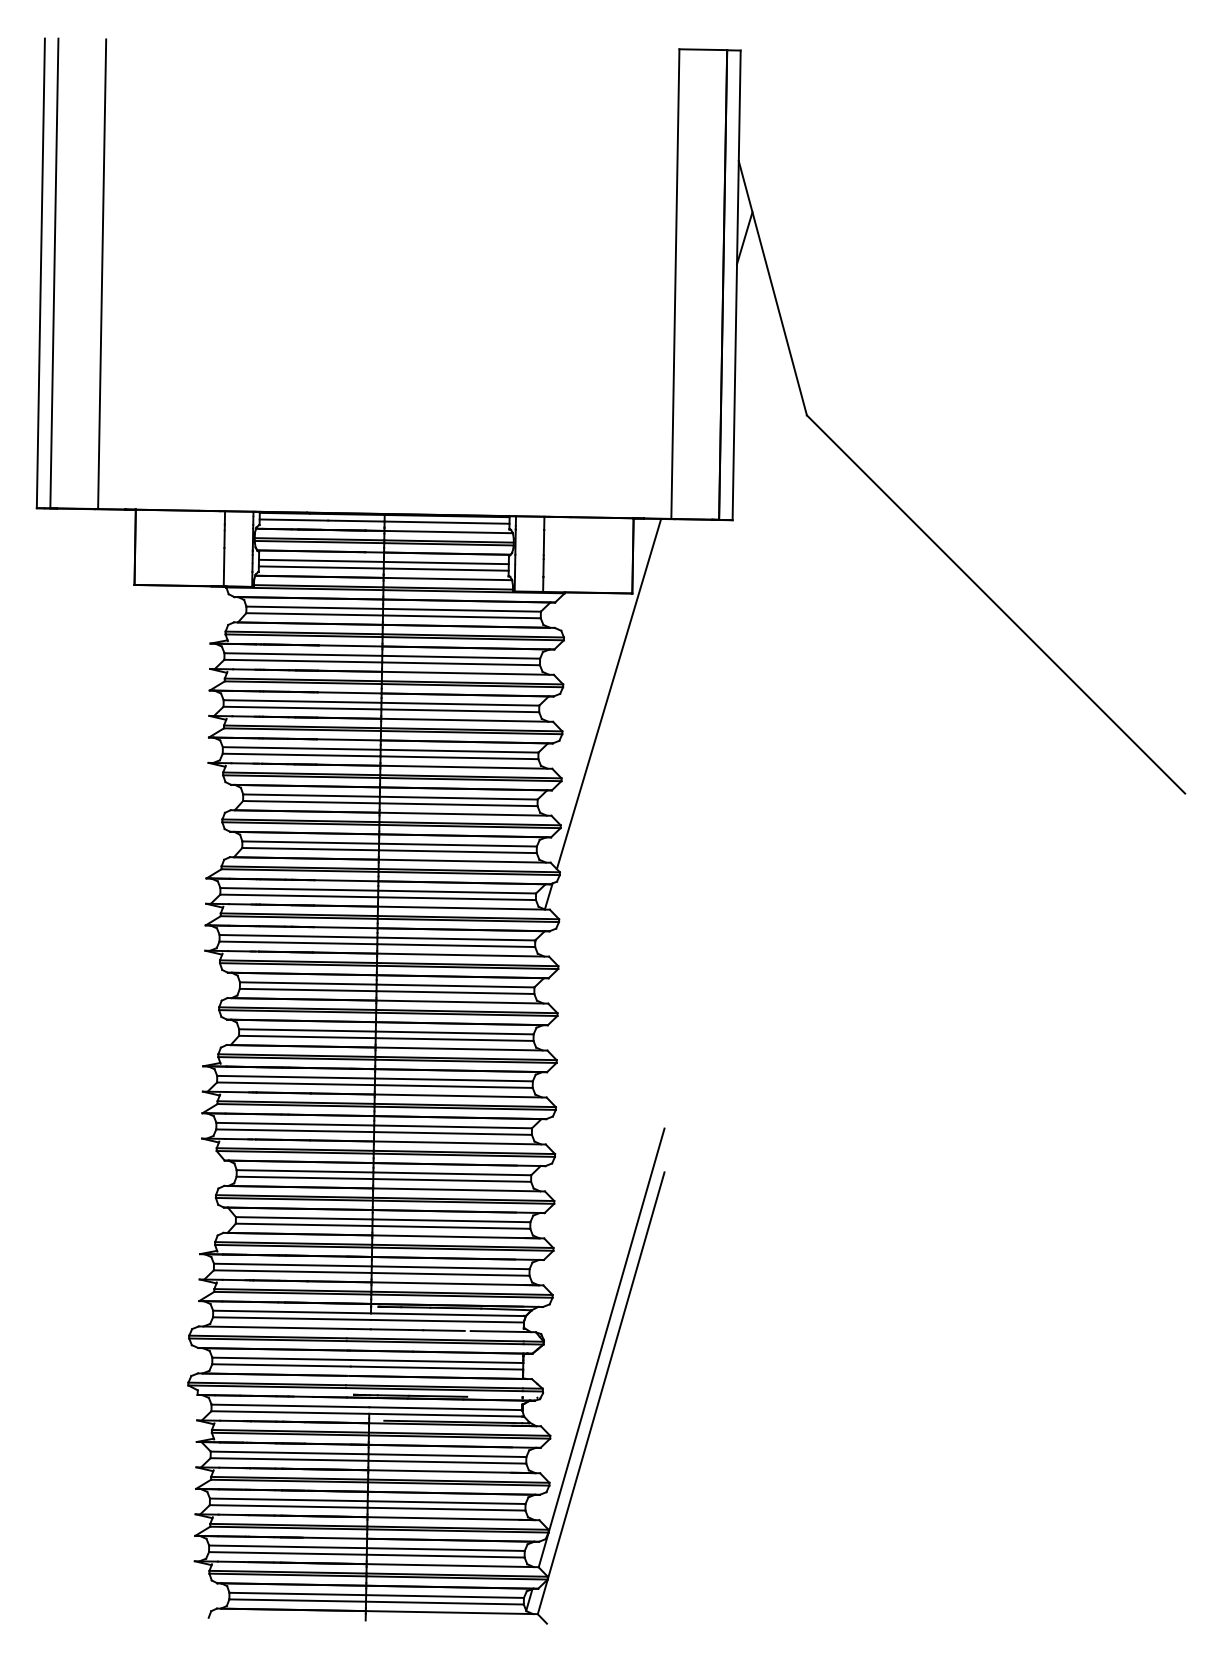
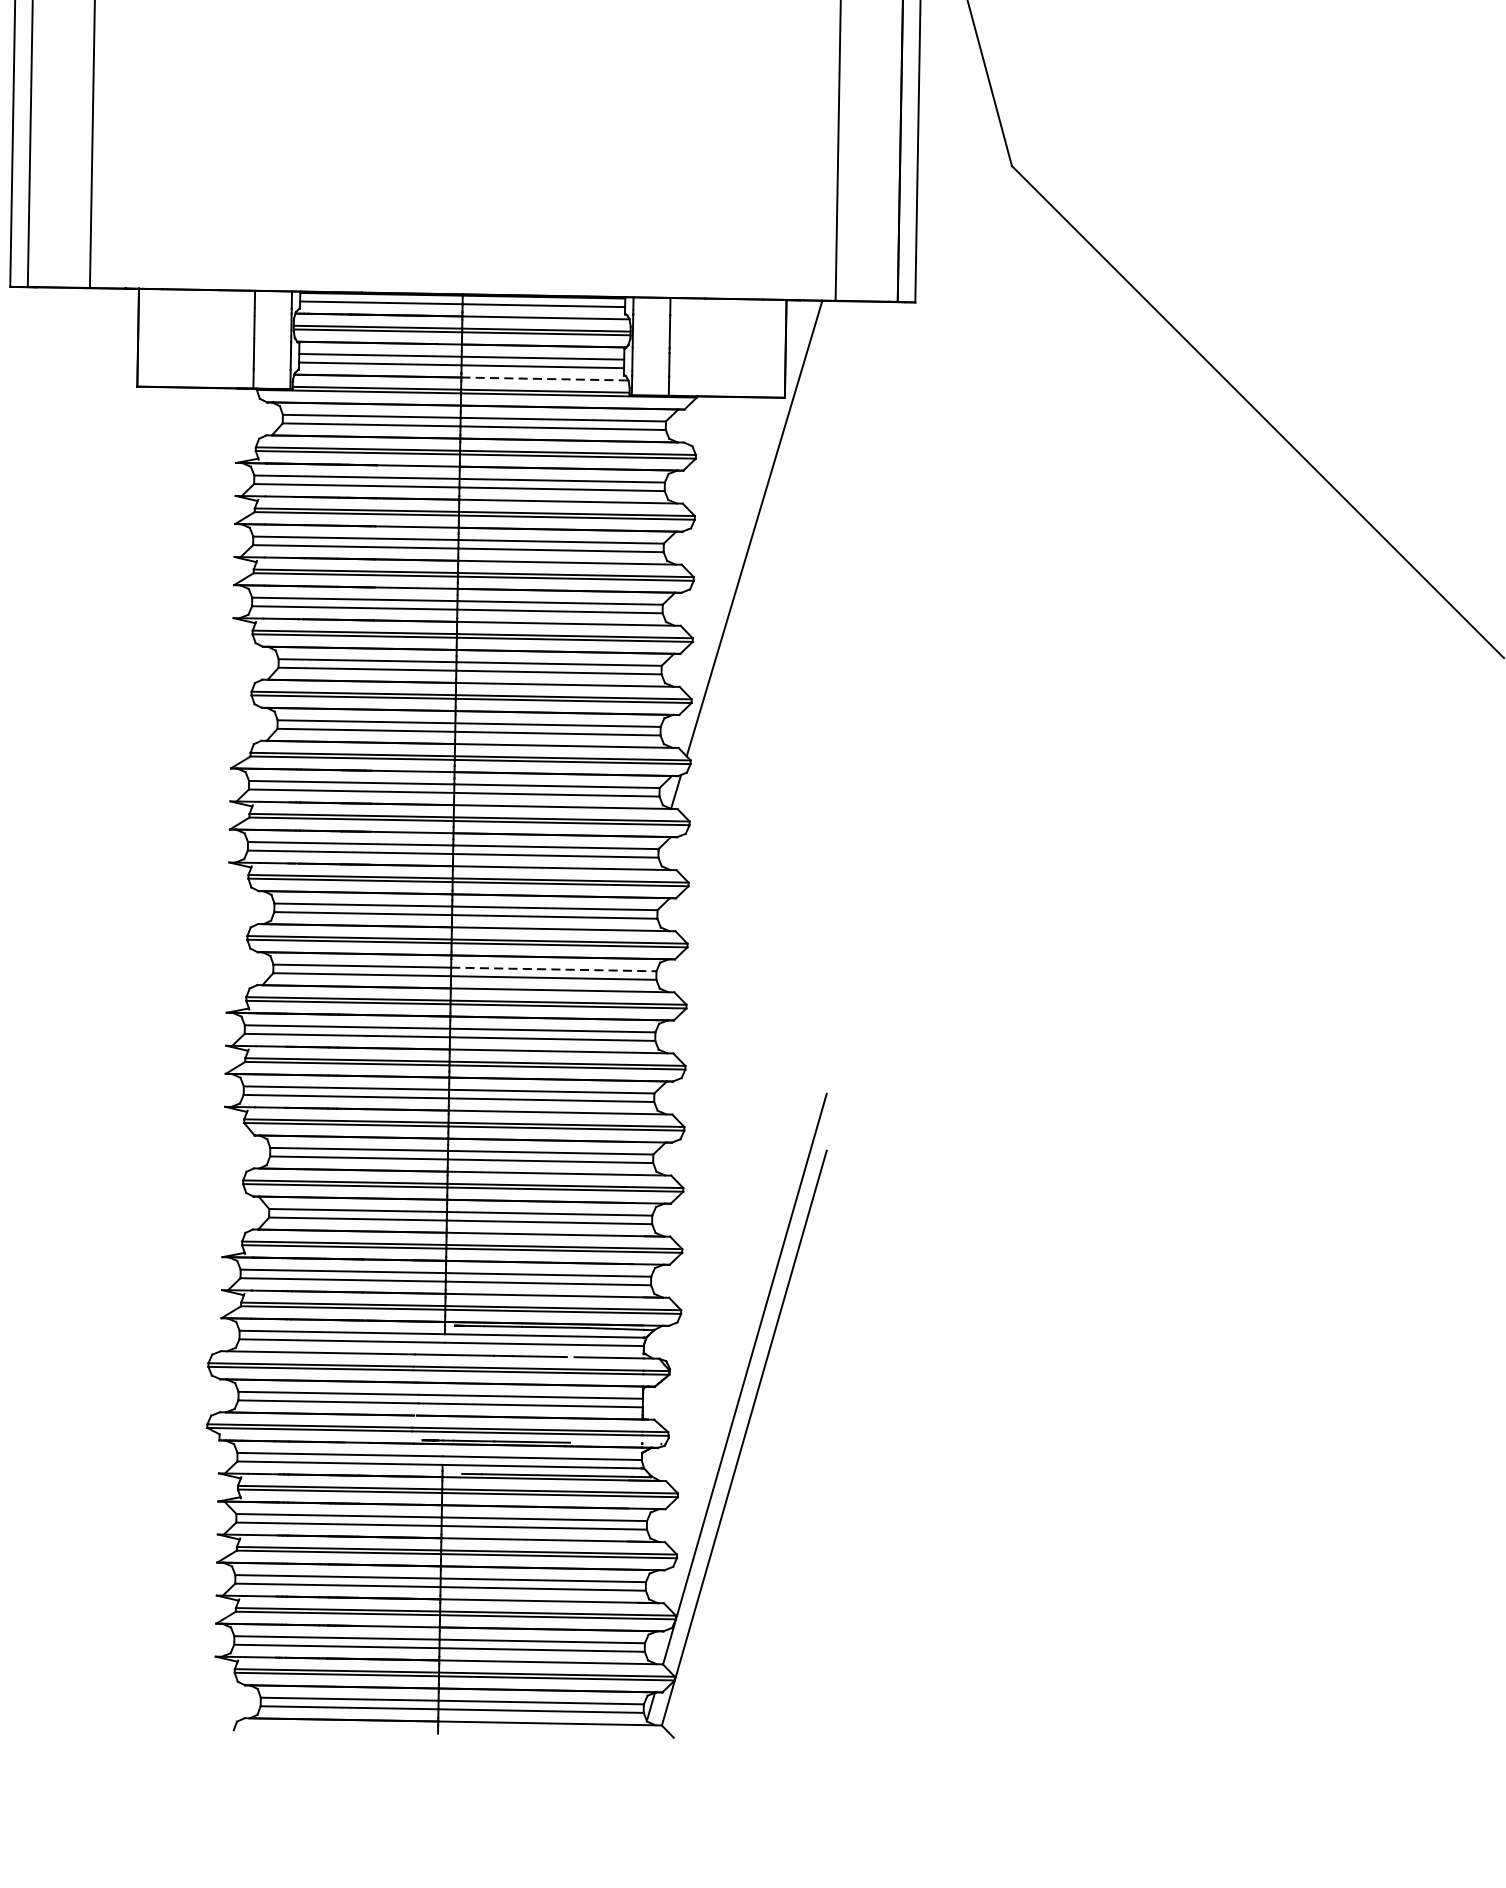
line: (448, 579) -> (545, 379), solid -> dashed
line: (454, 1032) -> (553, 968), solid -> dashed

